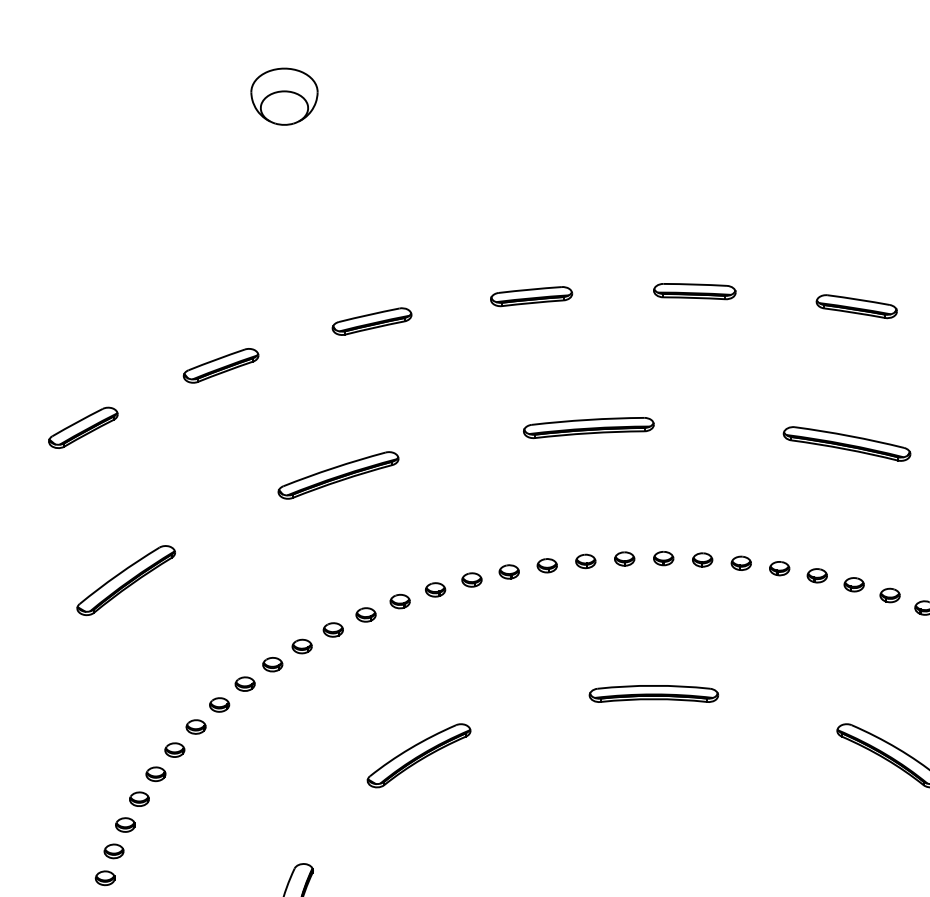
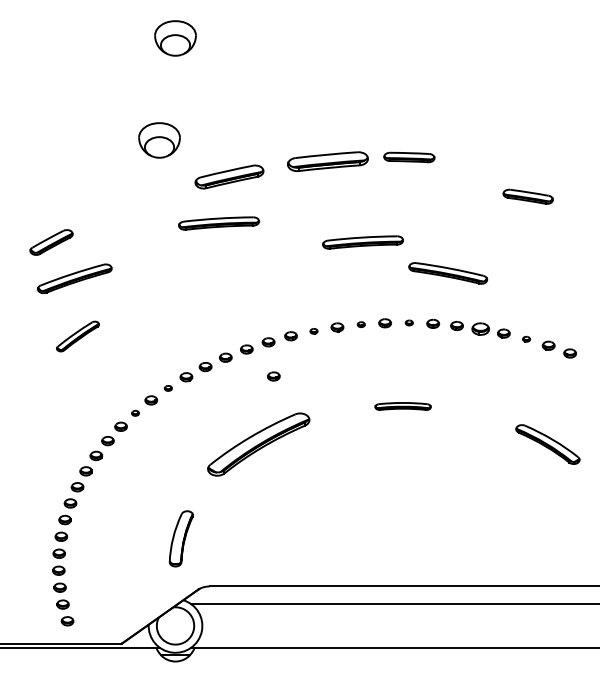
part: (258, 262) -> (159, 140), added
part: (695, 291) -> (409, 157), moved
part: (531, 296) -> (327, 161), size x1.6
part: (855, 306) -> (527, 196), moved
part: (372, 320) -> (229, 176), size x1.4
part: (221, 366) -> (136, 204), removed
part: (354, 397) -> (218, 223), added
part: (847, 444) -> (448, 273), moved
part: (337, 474) -> (74, 278), moved
part: (664, 557) -> (409, 322), size x0.6
part: (586, 560) -> (361, 324), size x0.6
part: (779, 569) -> (480, 329), size x1.4
part: (508, 572) -> (313, 331), size x0.6
part: (125, 580) -> (77, 336), size x0.7
part: (854, 585) -> (526, 339), size x0.6
part: (443, 645) -> (273, 376), added
part: (273, 664) -> (168, 388), size x0.6
part: (652, 694) -> (402, 406), size x0.7
part: (219, 705) -> (135, 413), size x0.6
part: (417, 755) -> (257, 444), size x1.6

